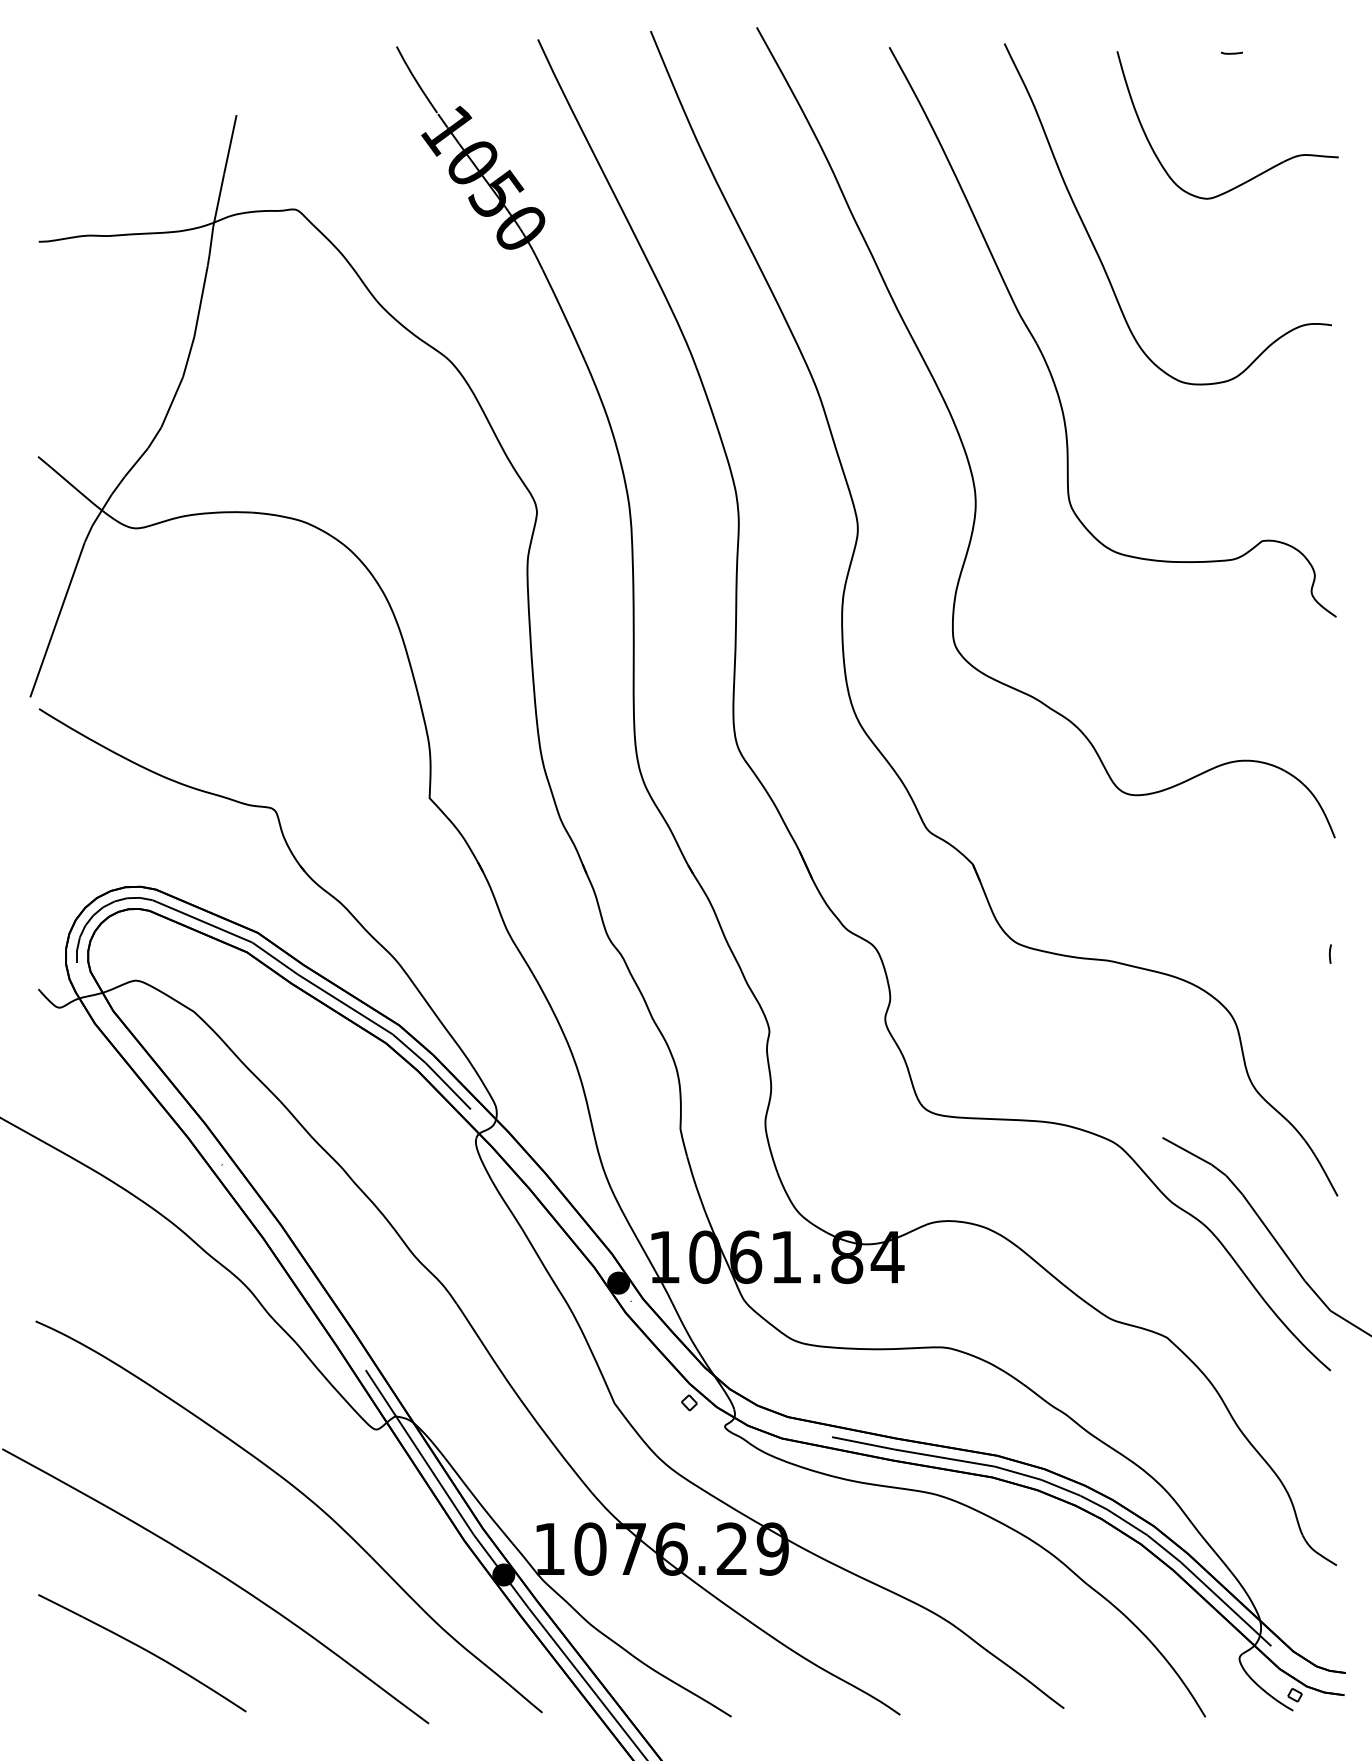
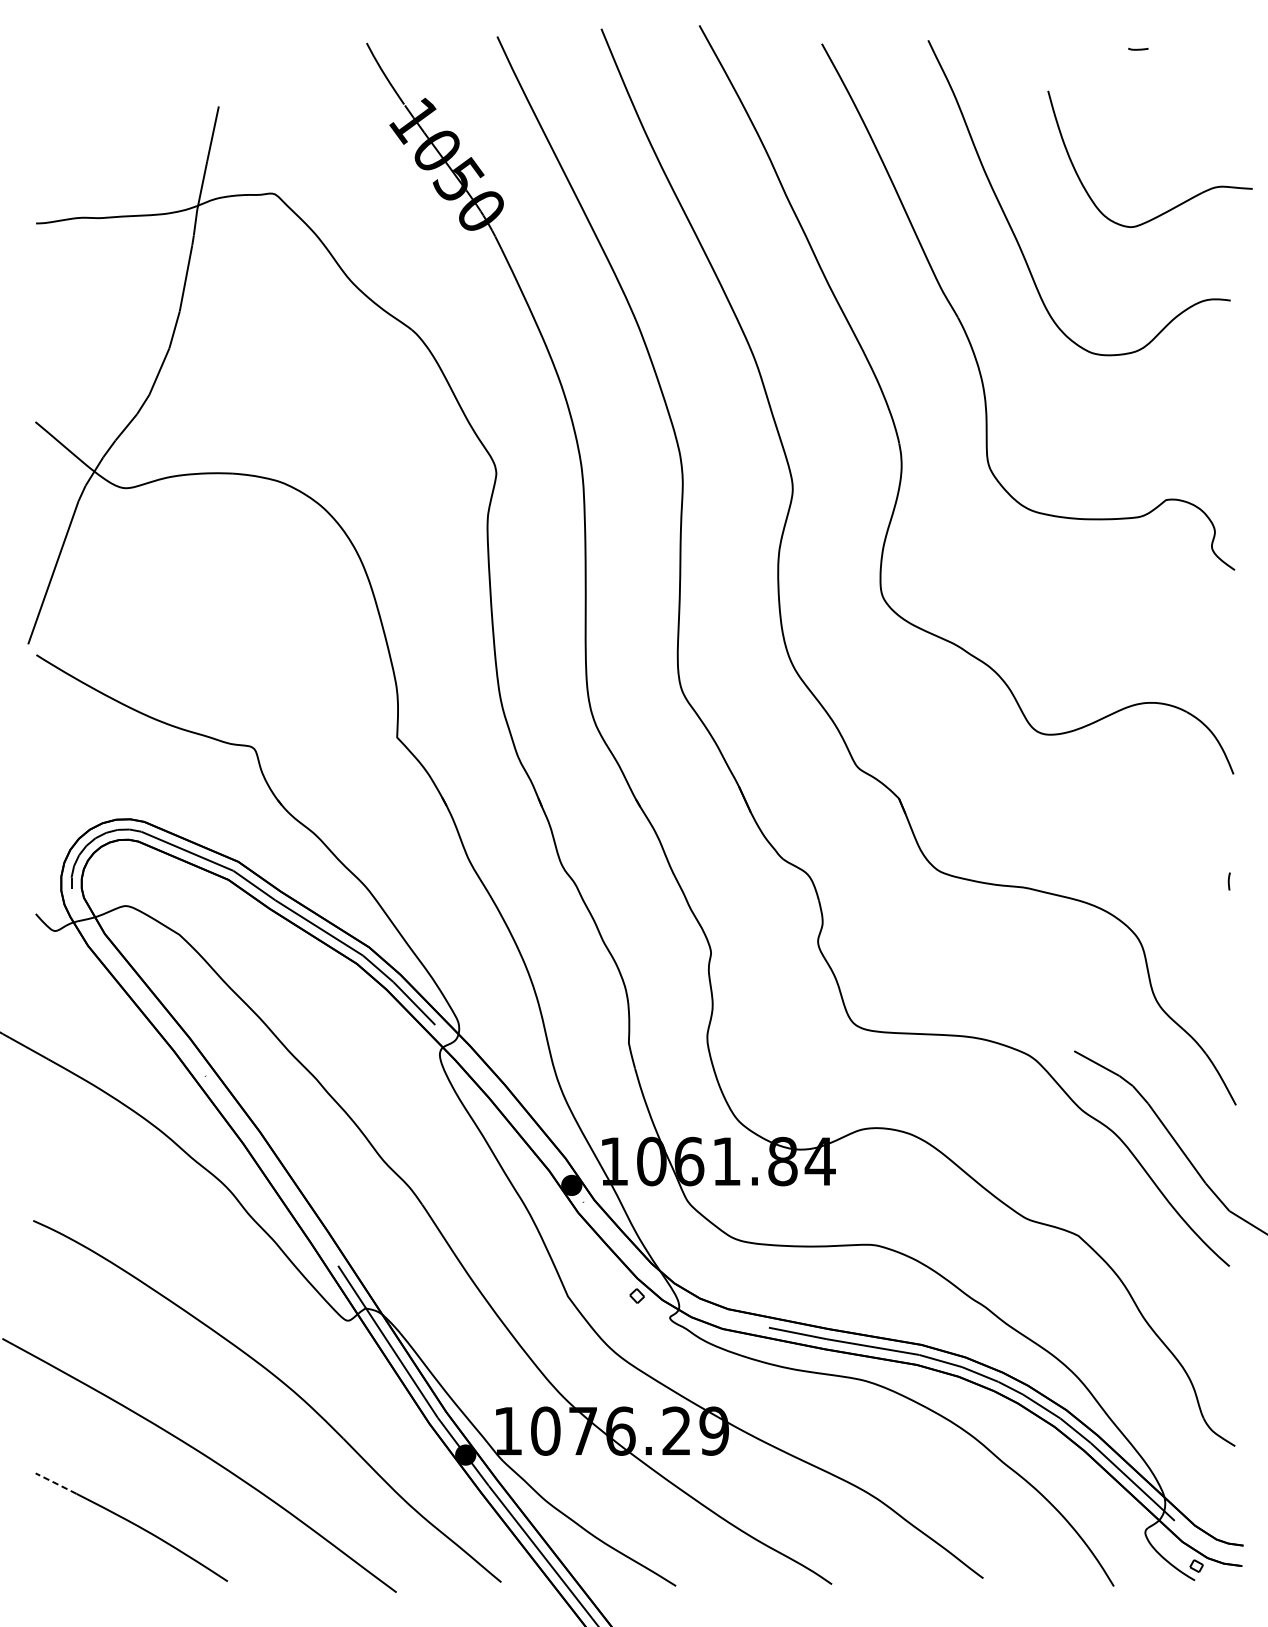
part: (1259, 173) -> (1179, 203), moved
line: (60, 1605) -> (56, 1483), solid -> dashed

